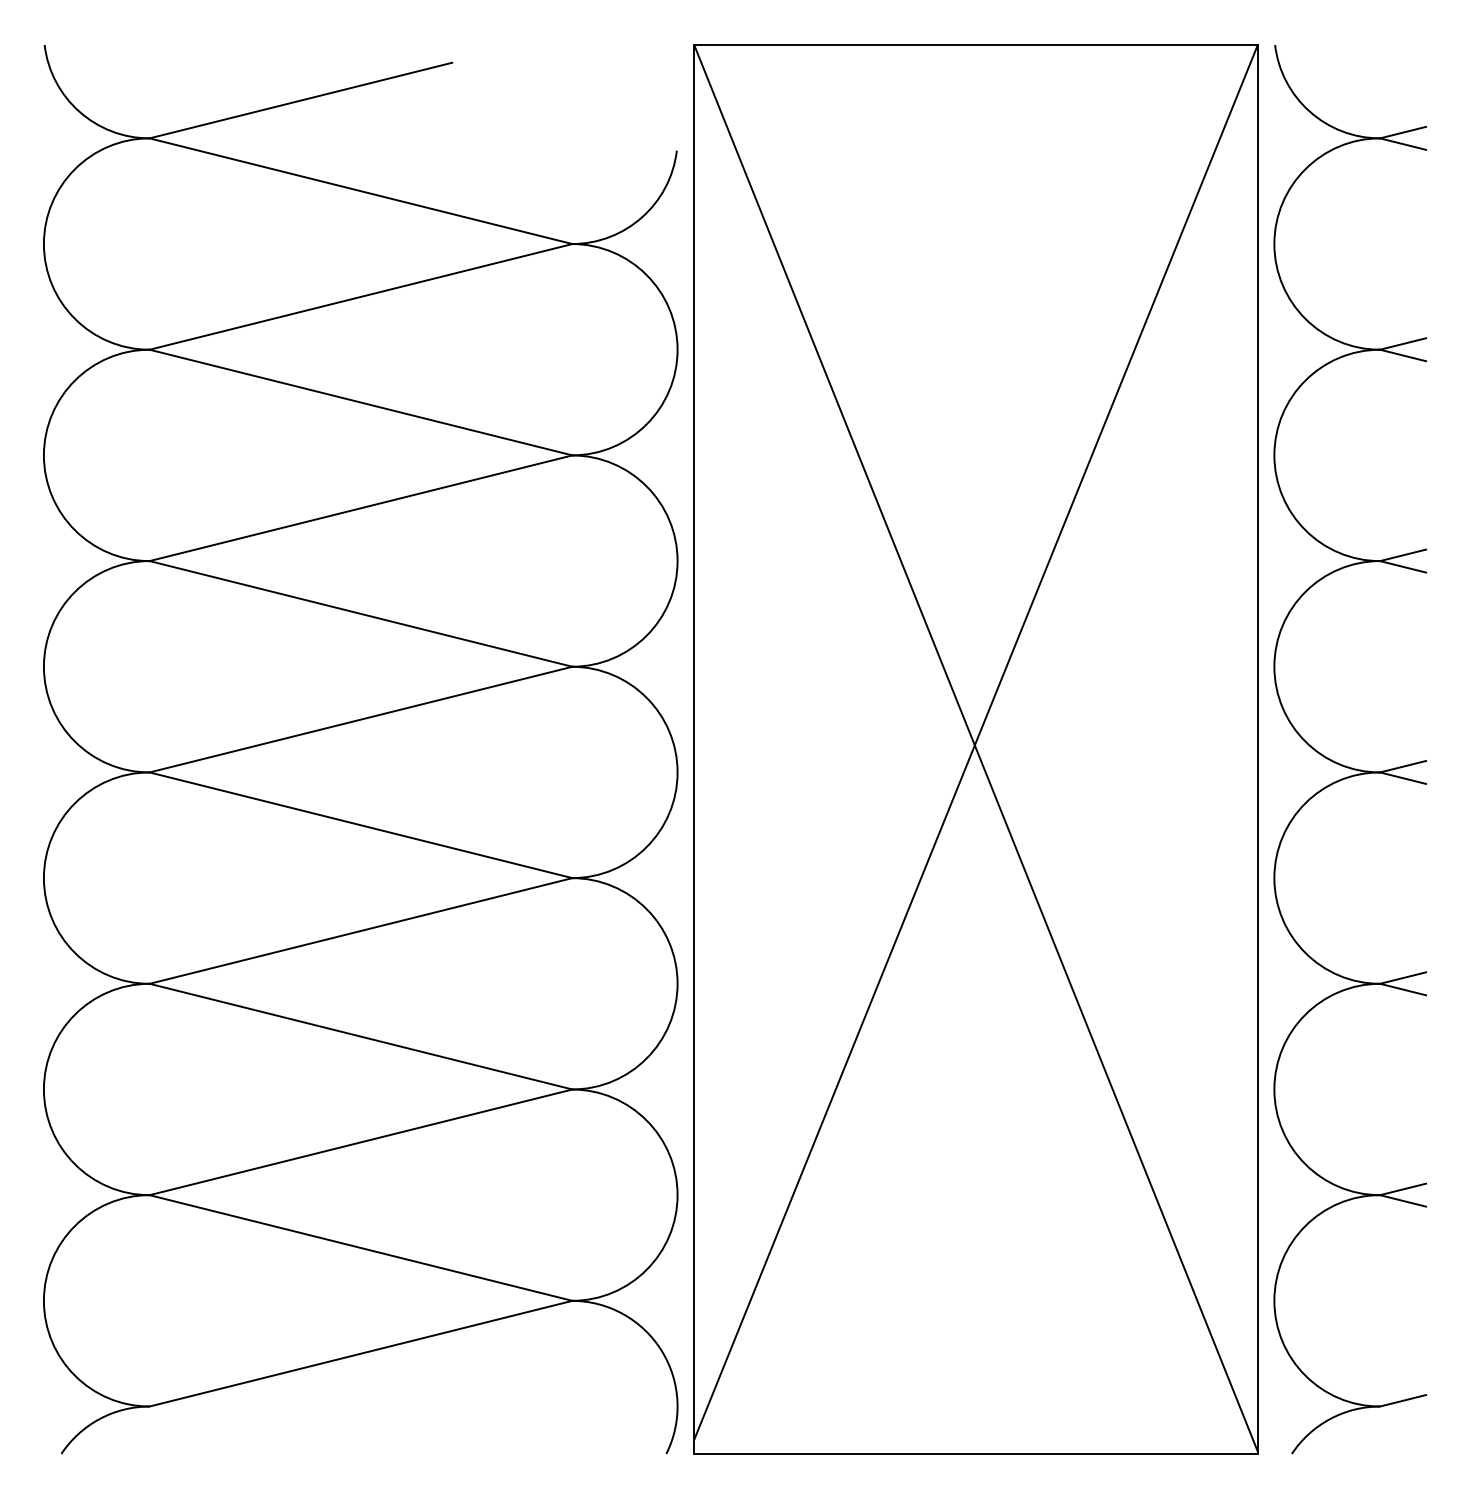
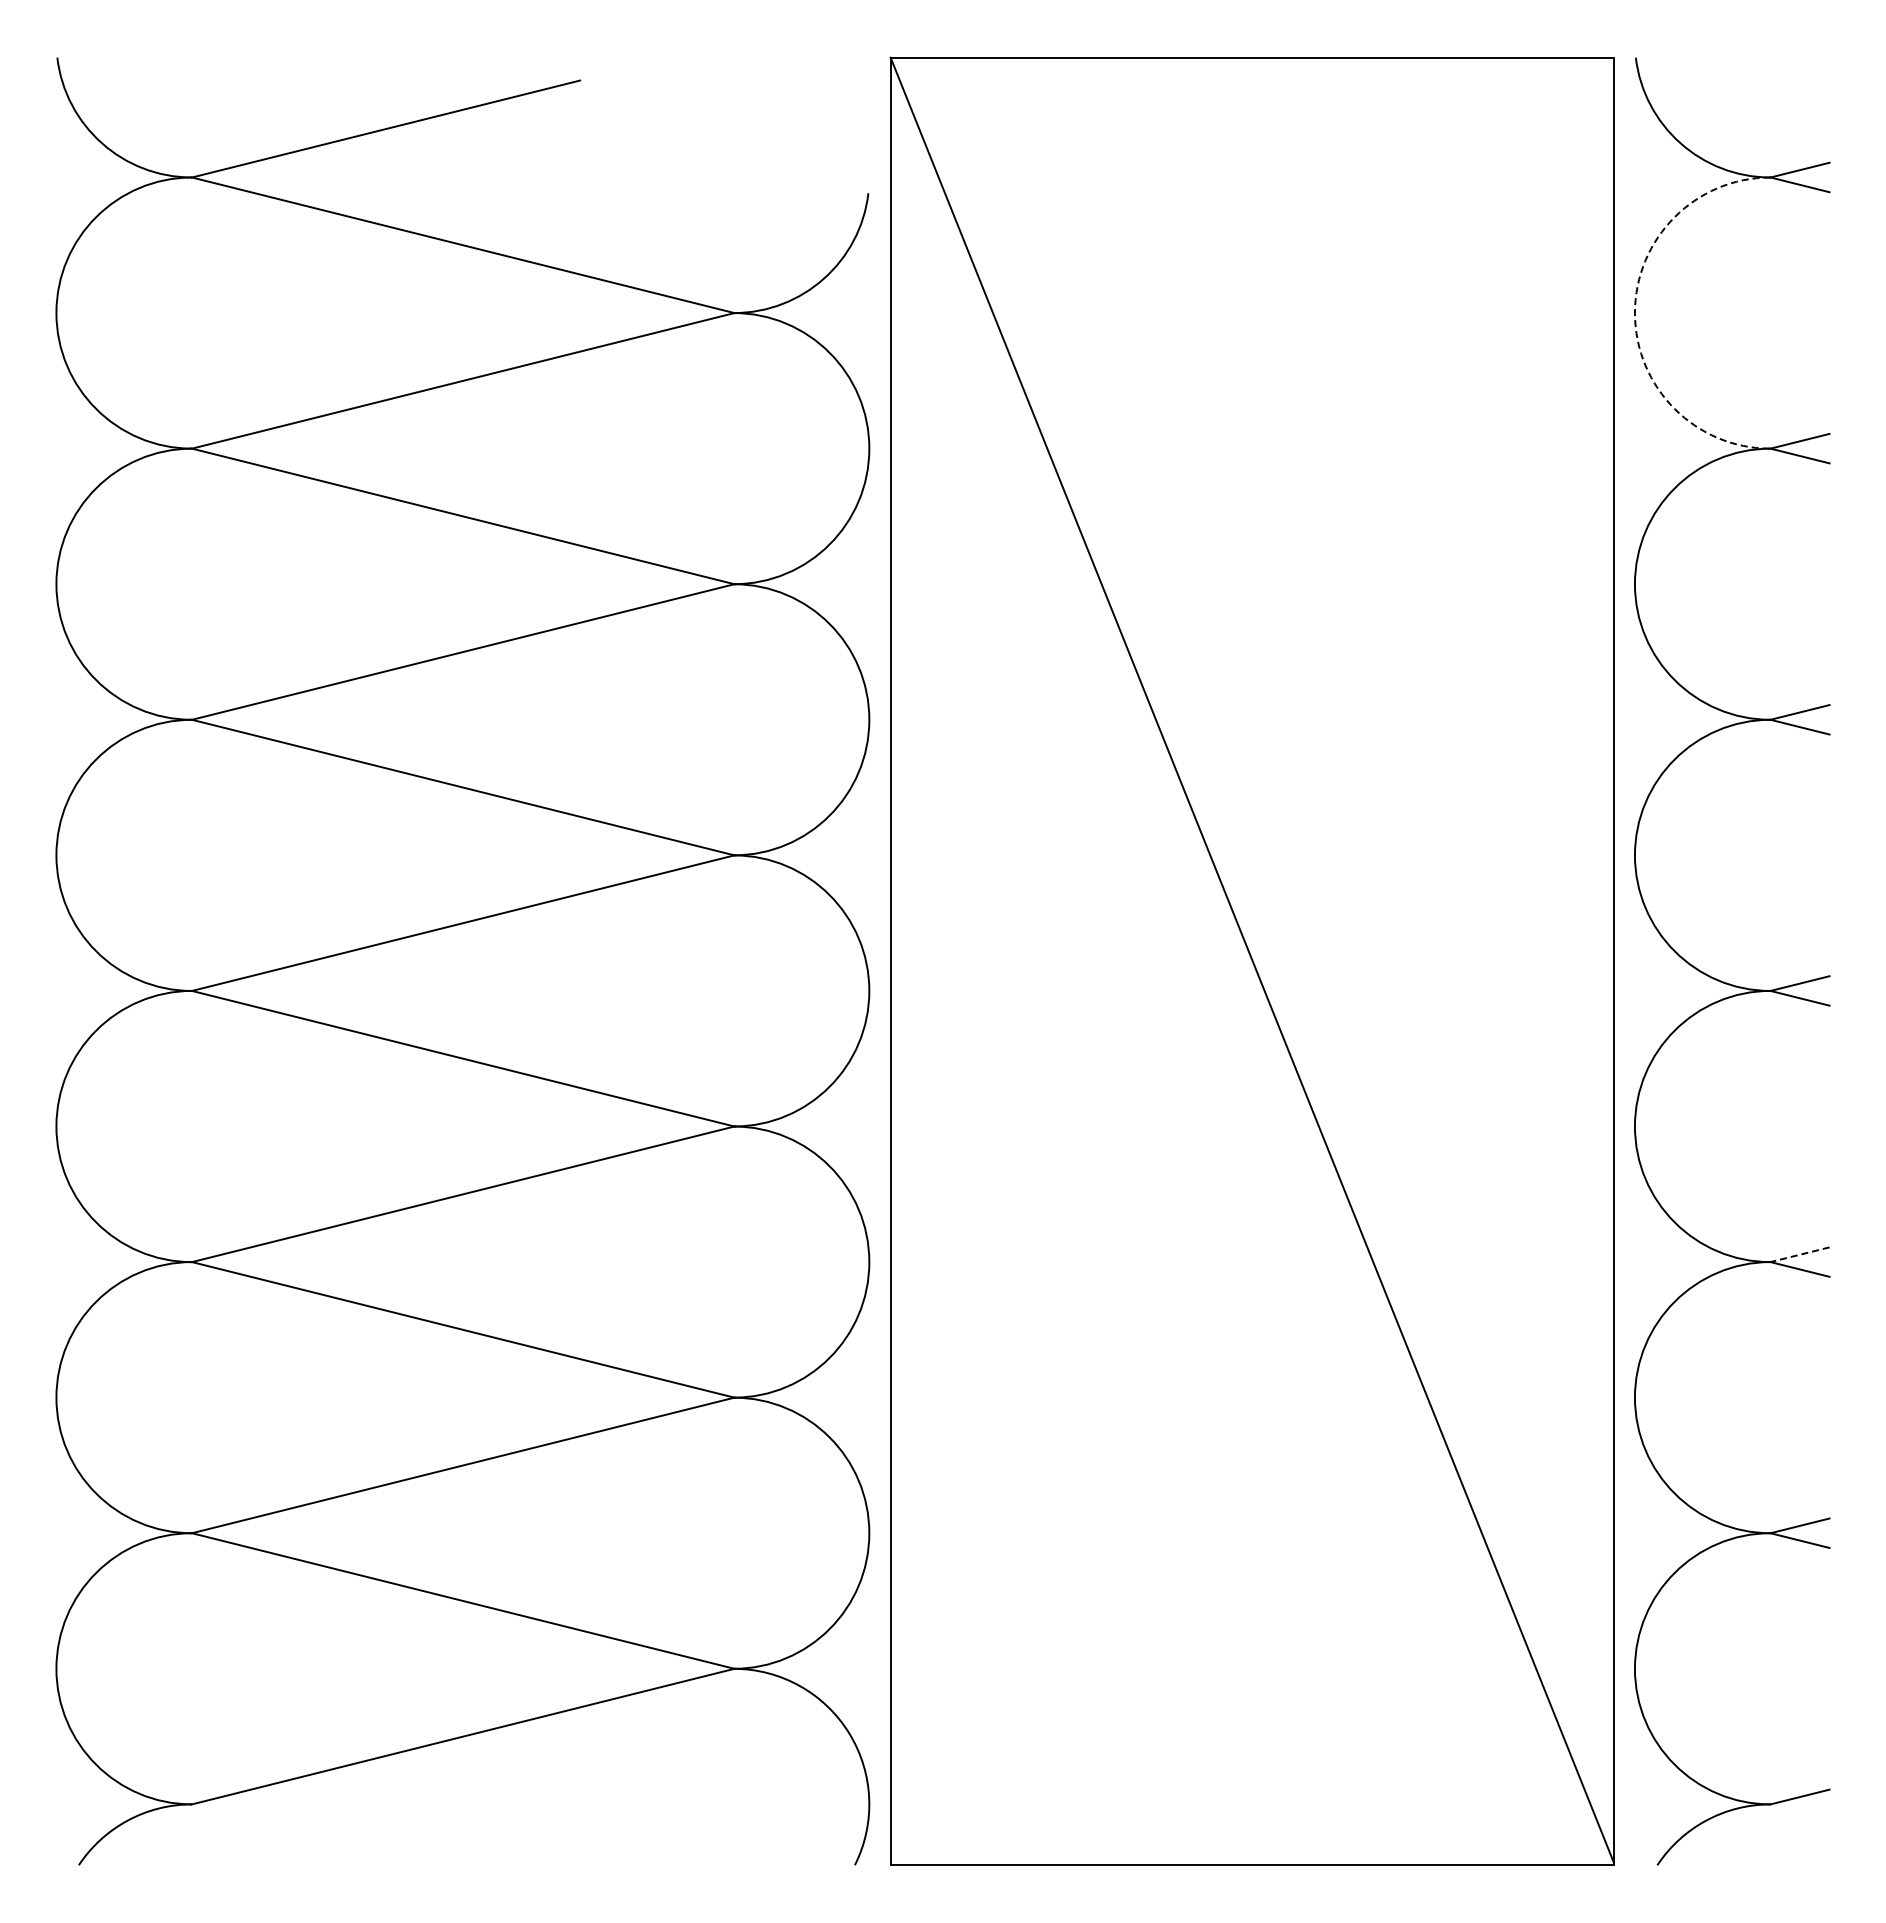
arc: (1274, 244) -> (1634, 313), solid -> dashed
line: (975, 742) -> (1251, 952), removed
line: (1402, 977) -> (1799, 1254), solid -> dashed

